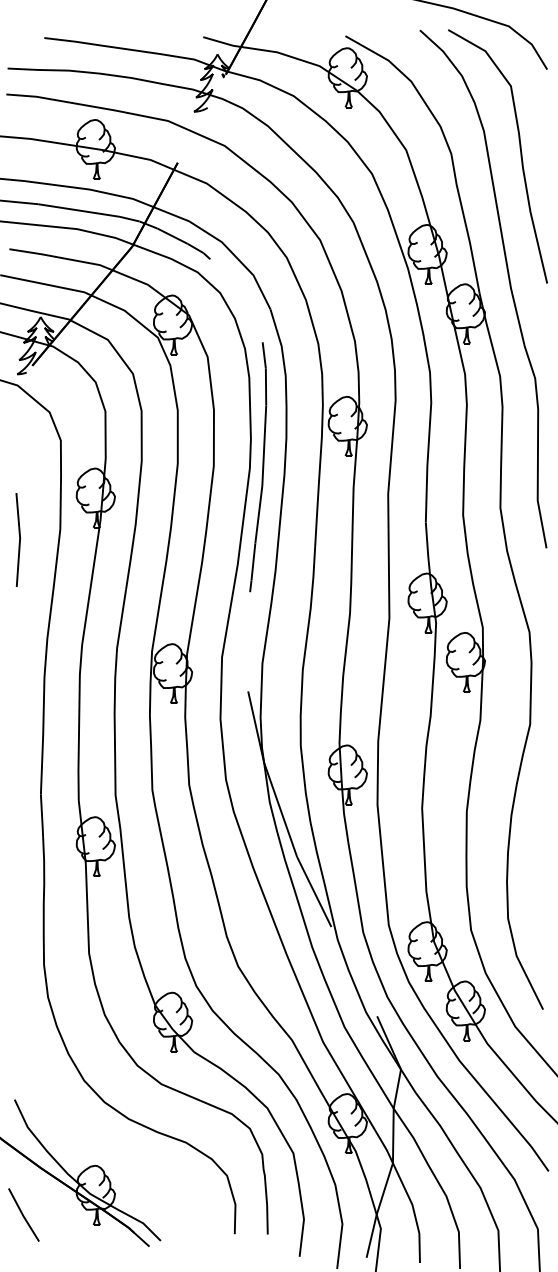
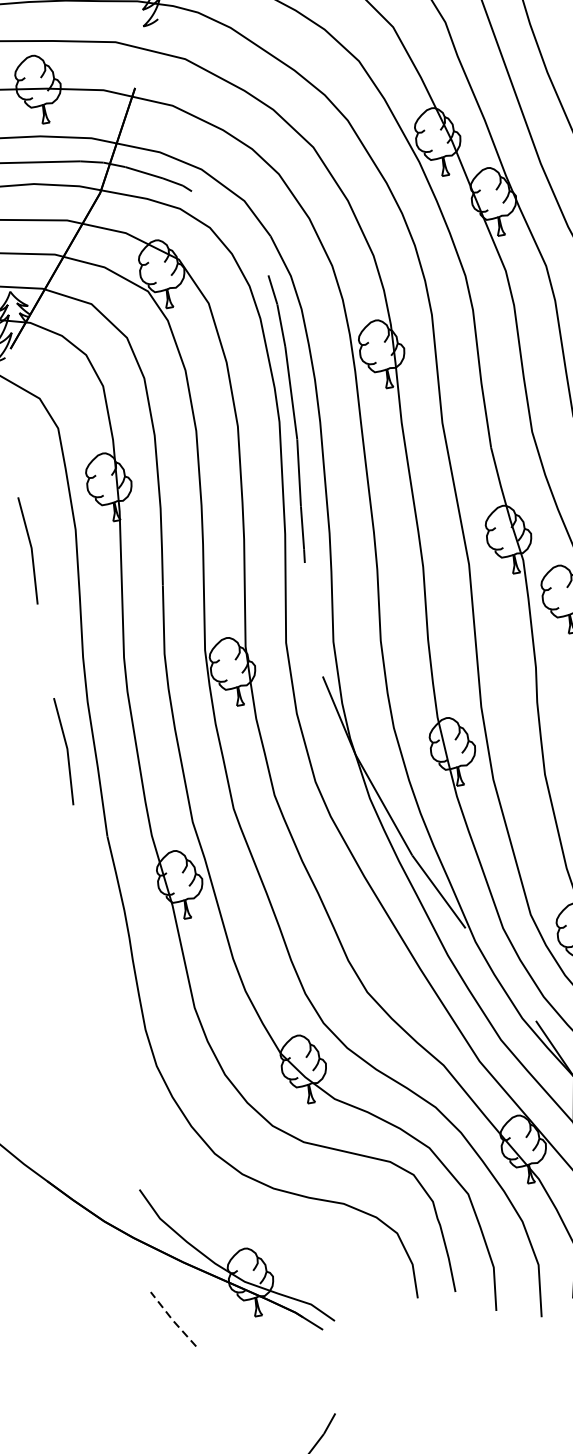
line: (19, 715) -> (66, 750), added
line: (23, 1215) -> (173, 1319), solid -> dashed

